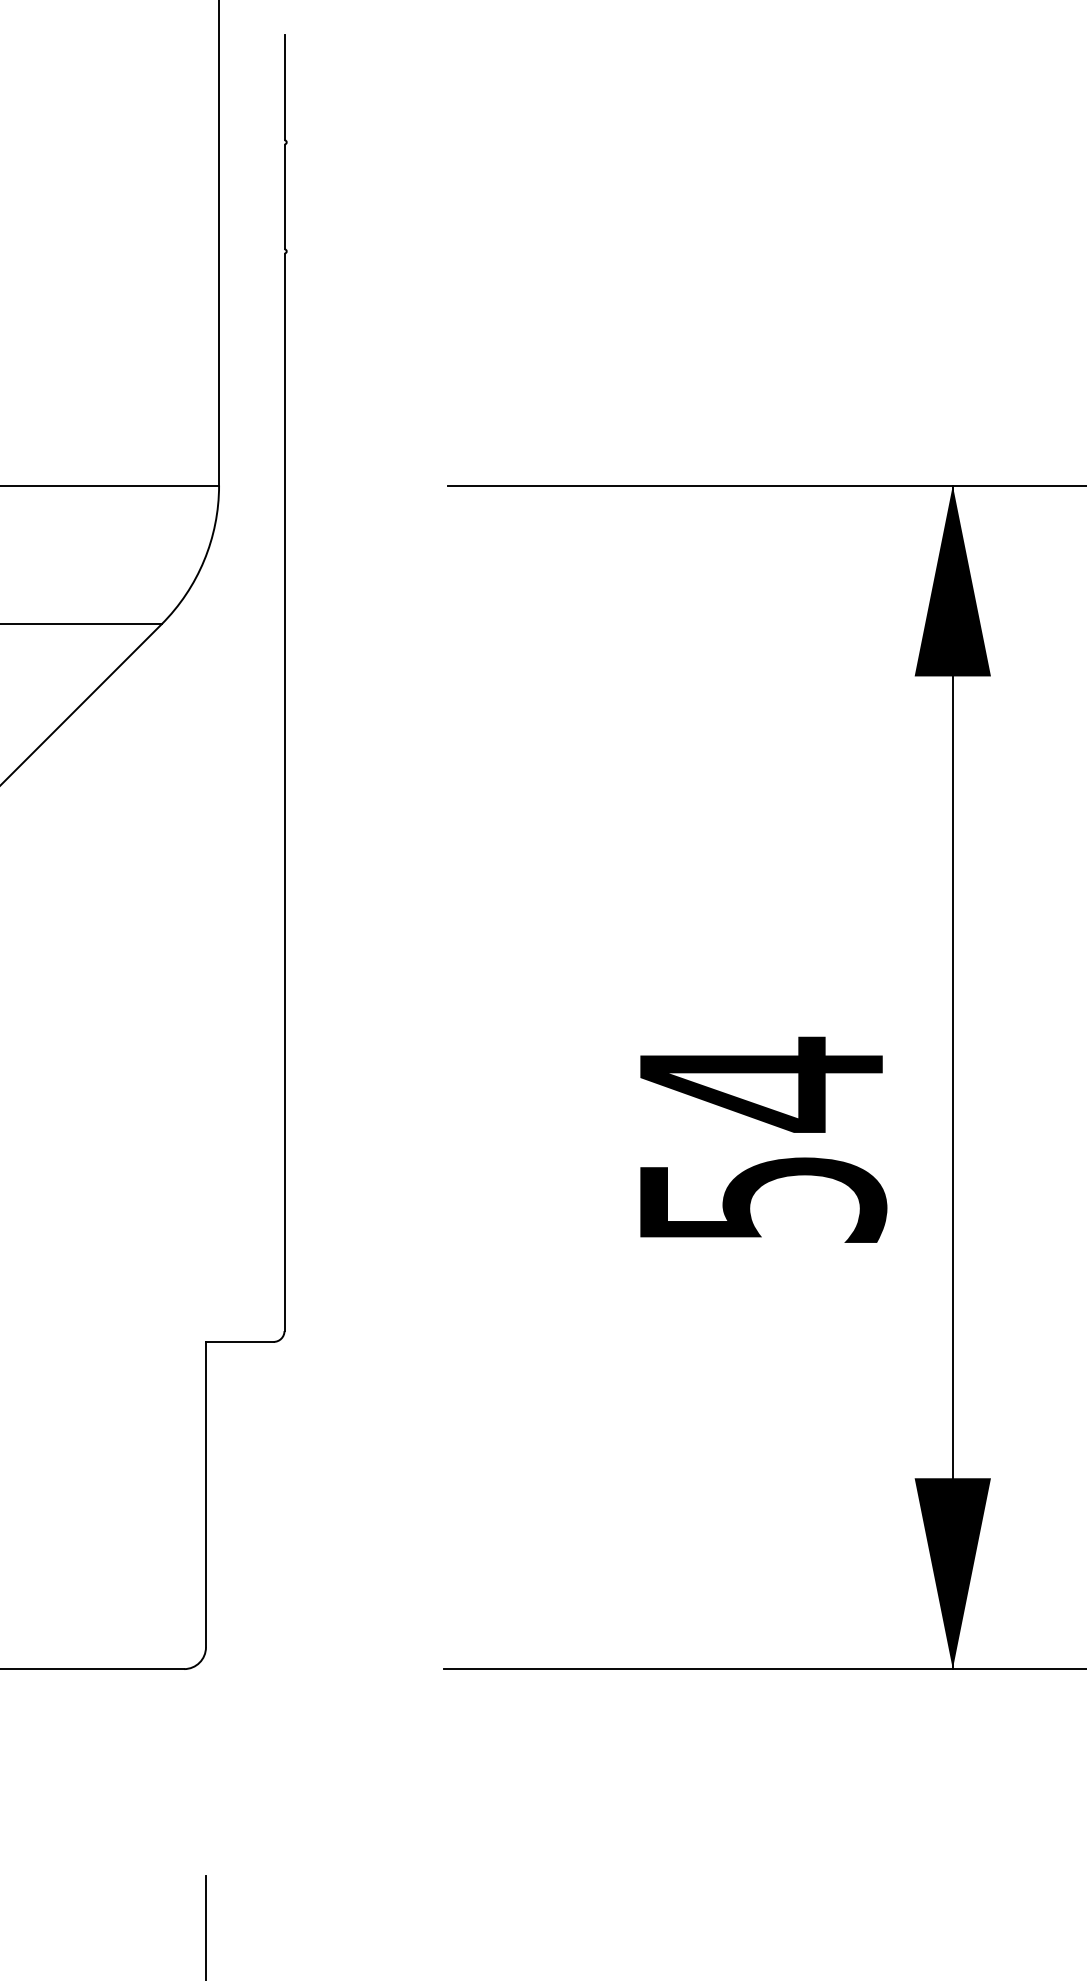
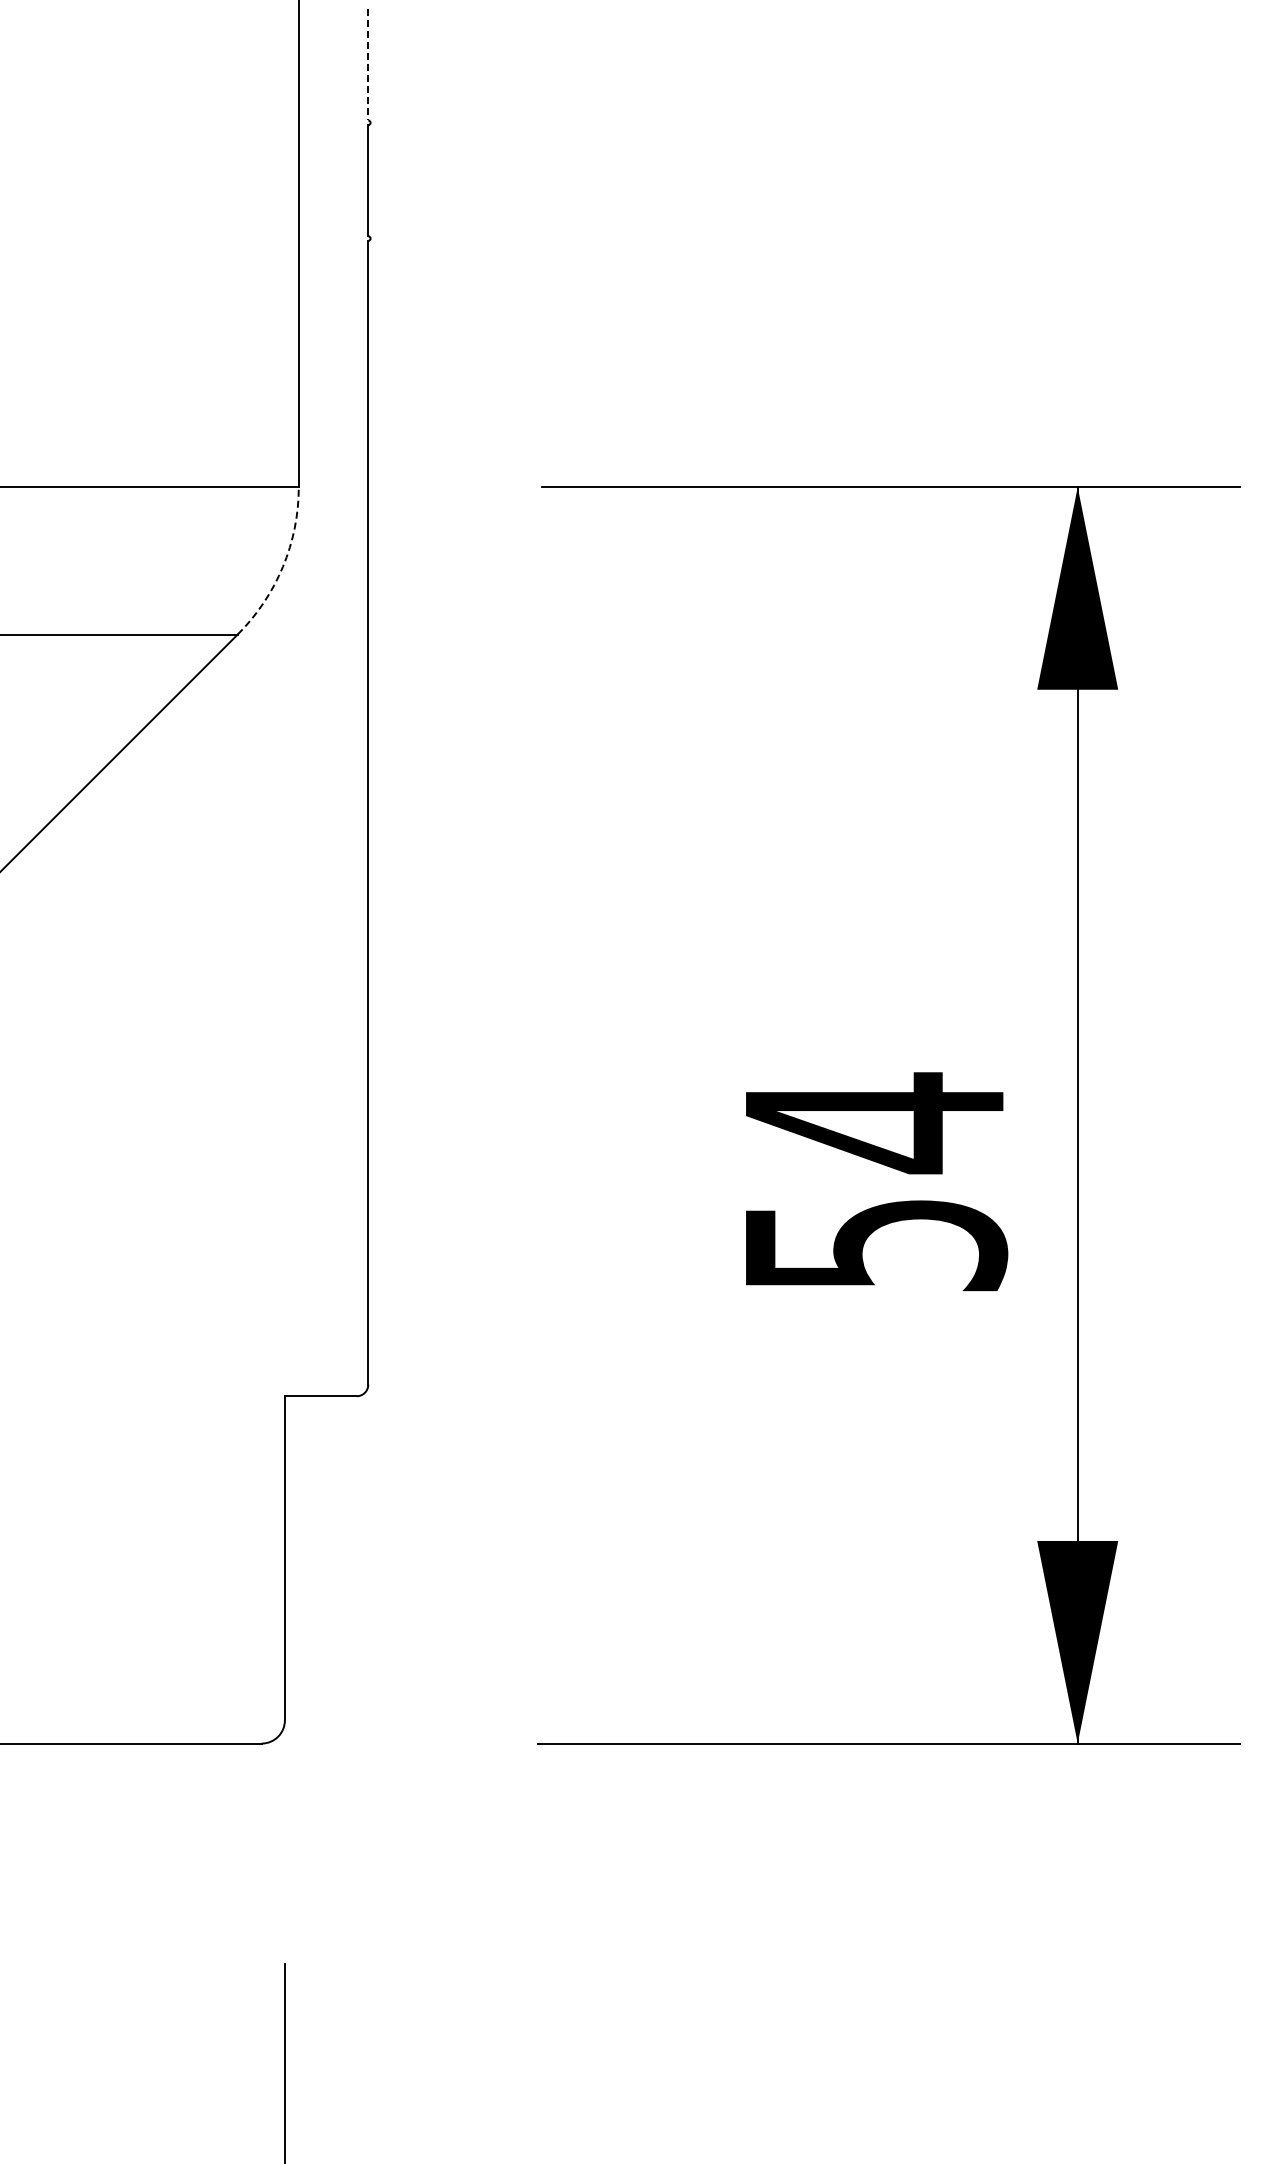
line: (284, 87) -> (368, 64), solid -> dashed
arc: (203, 560) -> (282, 566), solid -> dashed

